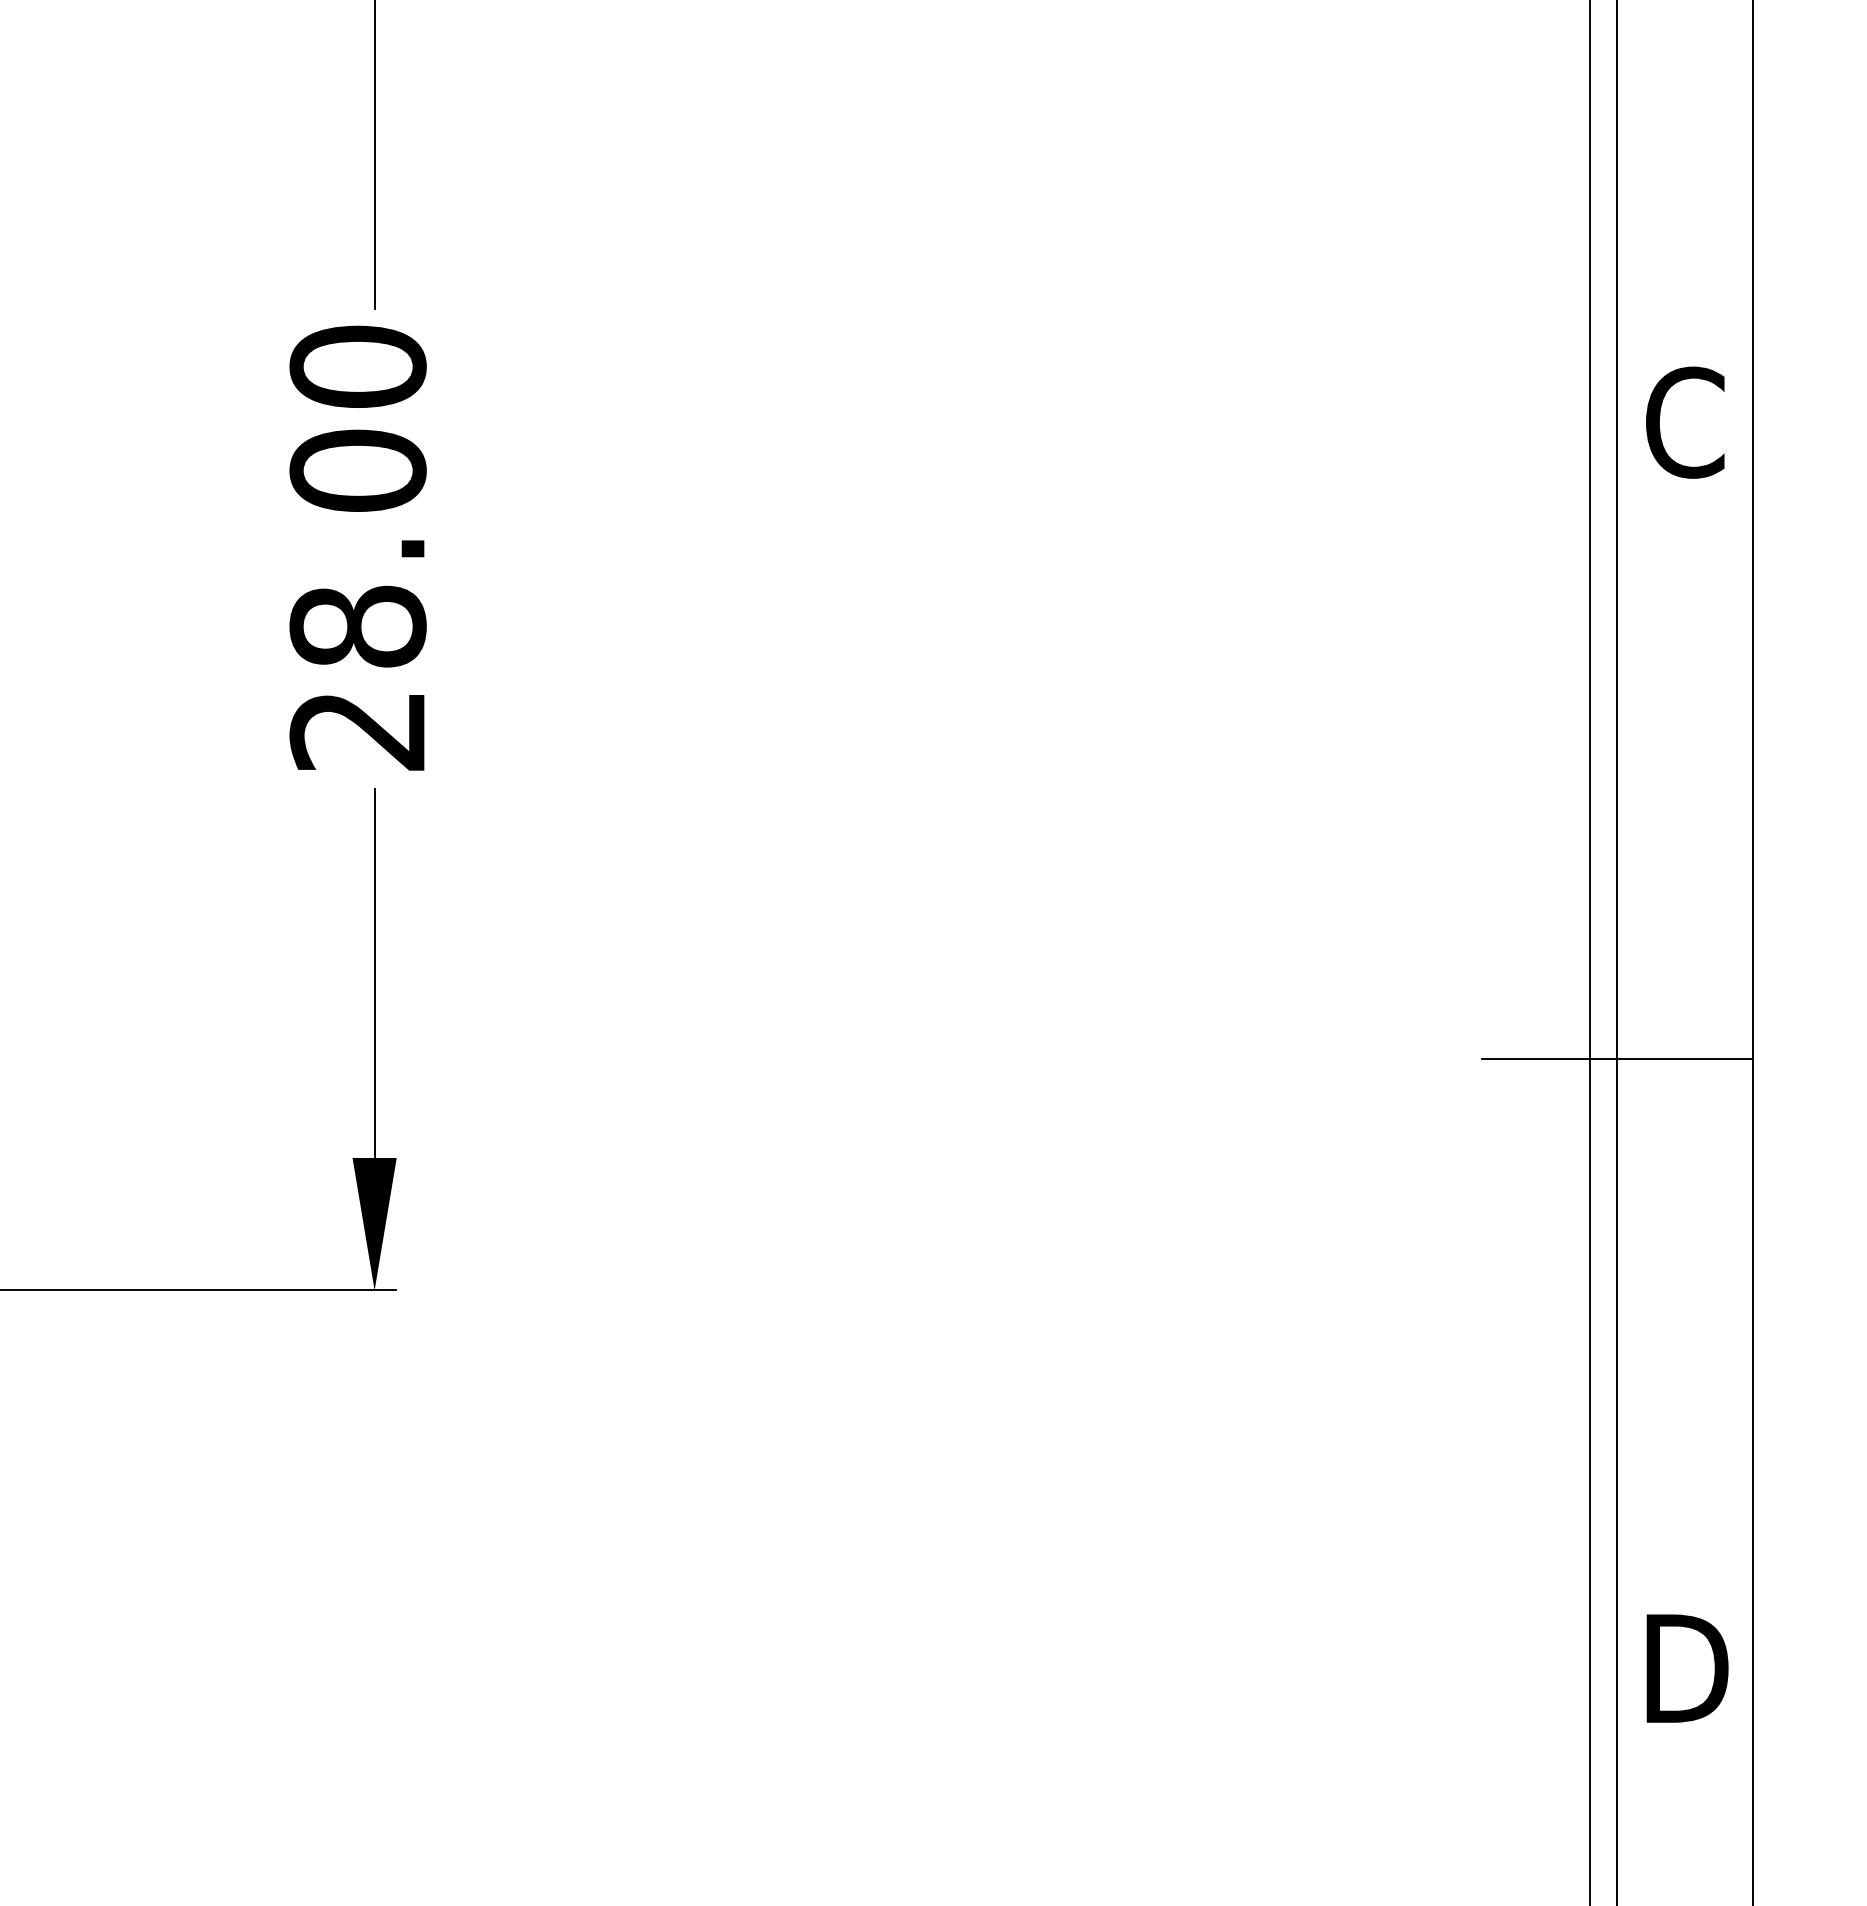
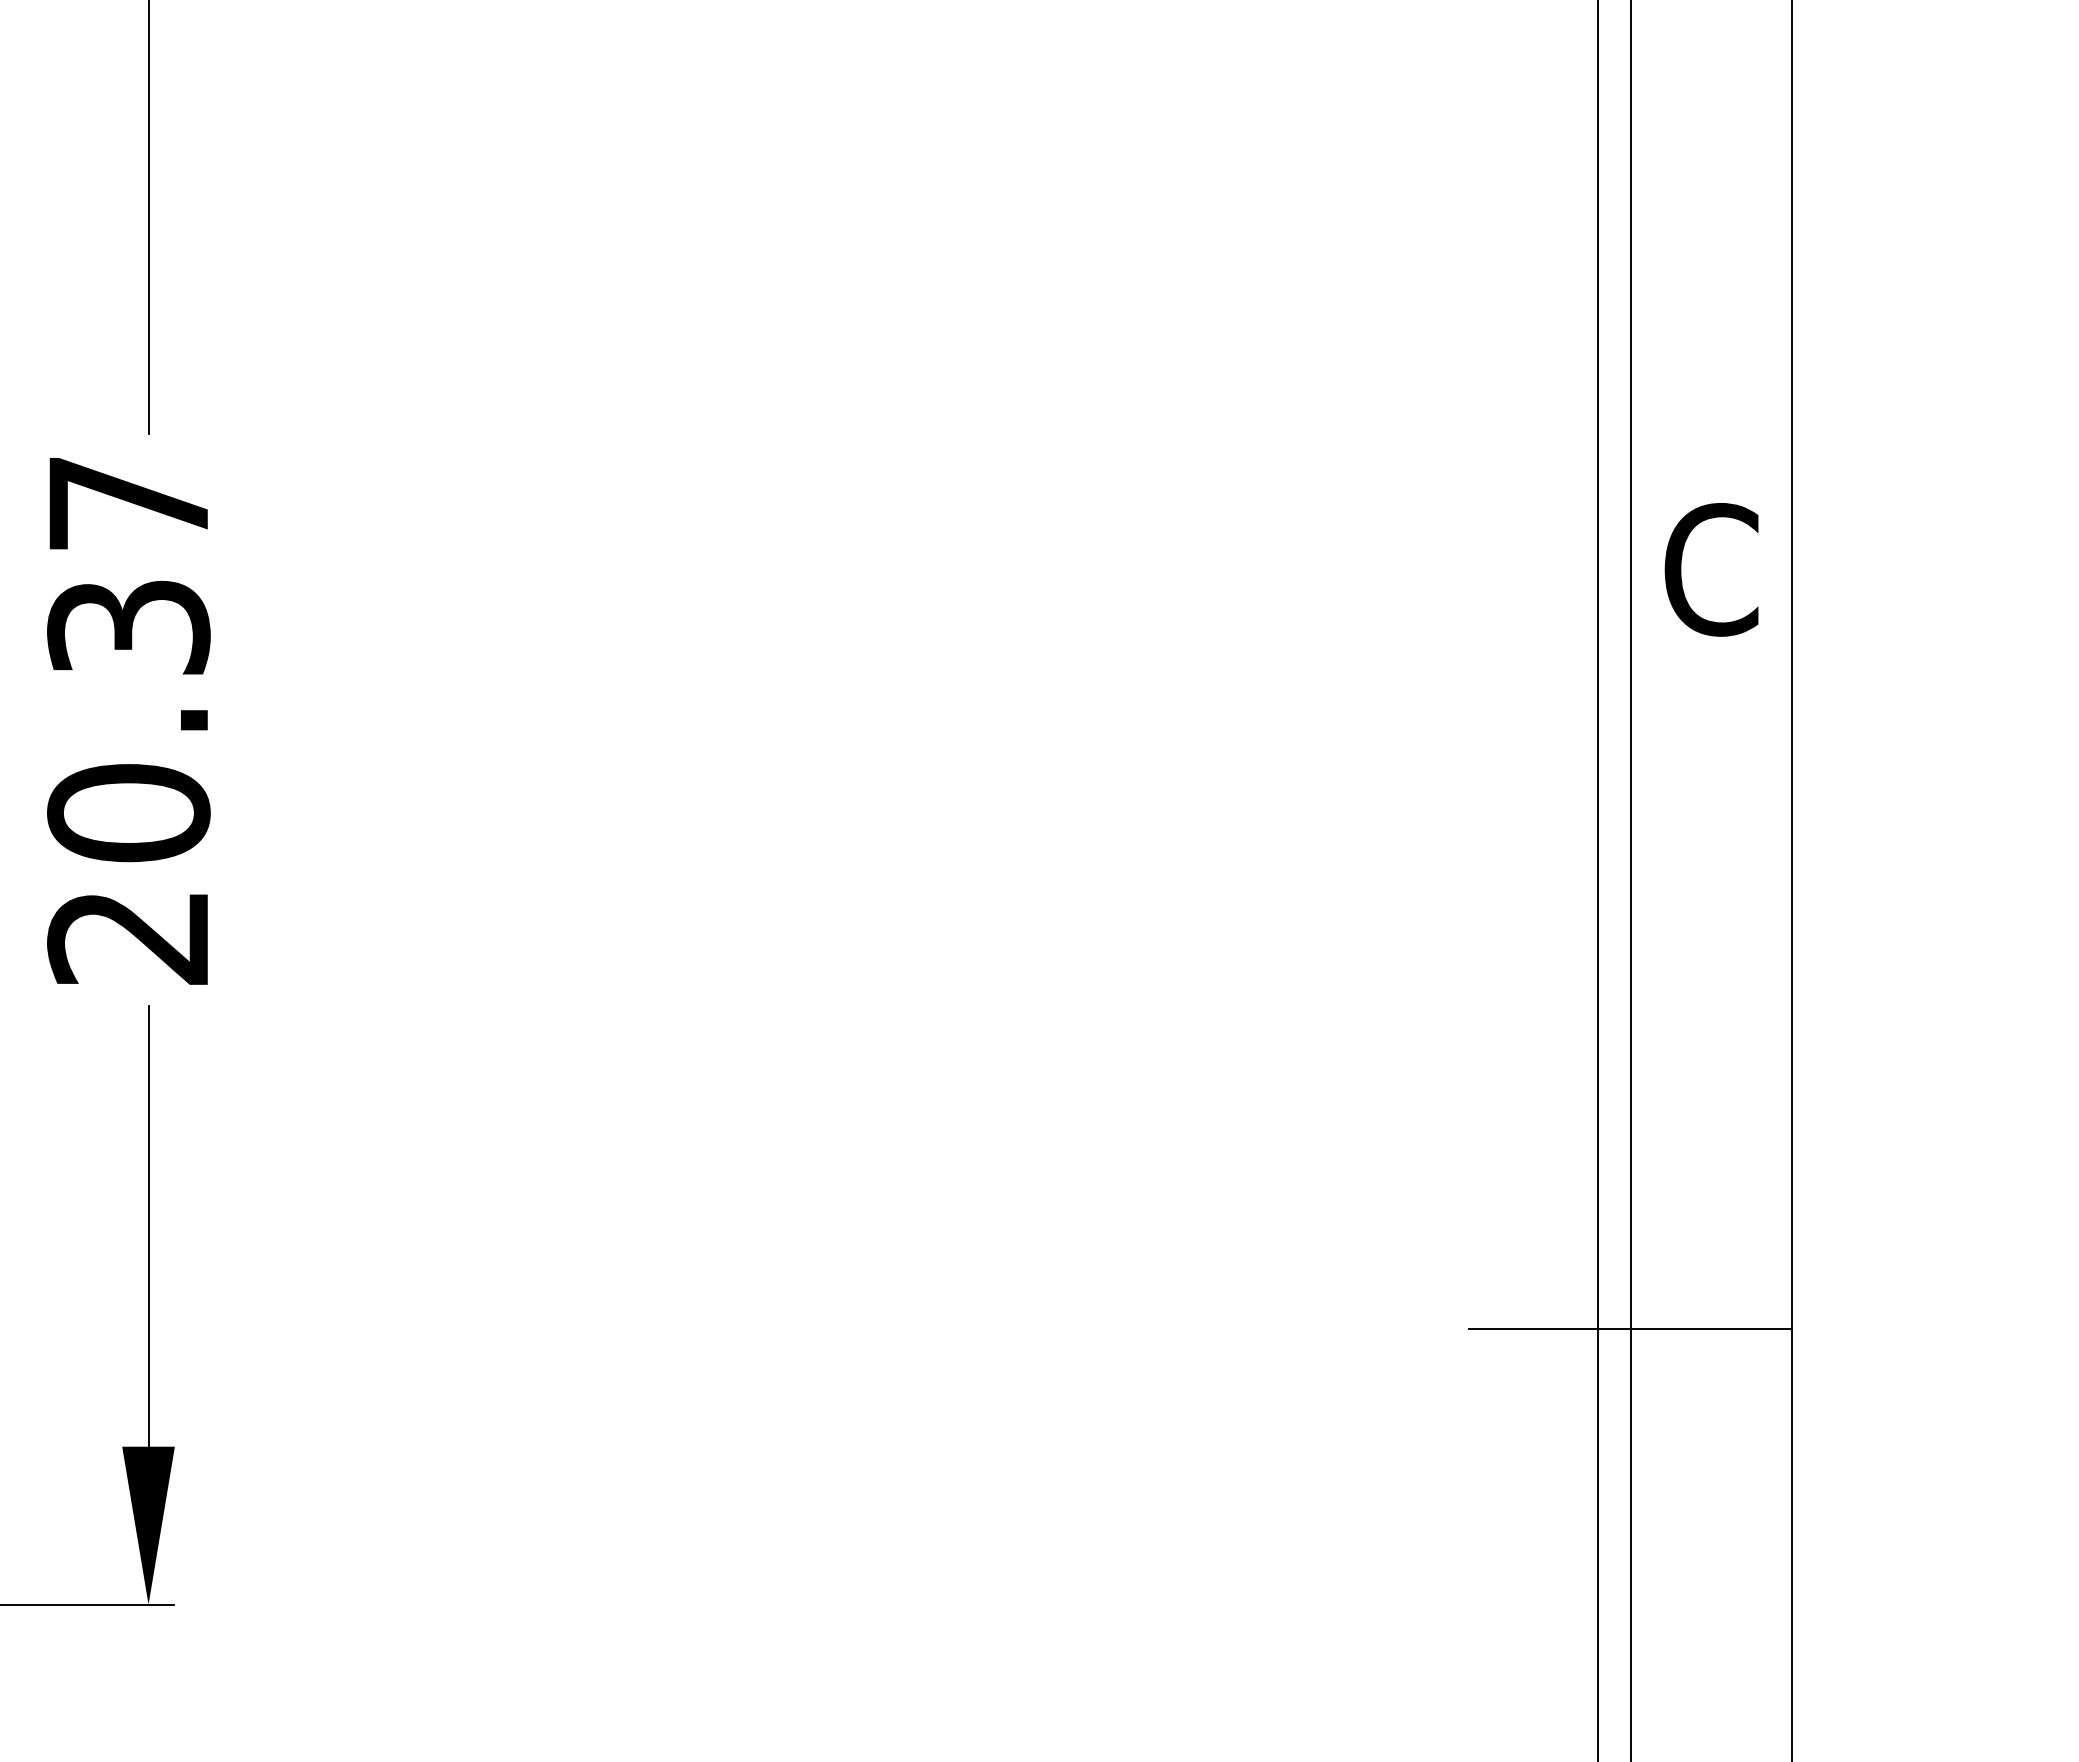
text: (357, 496) -> (128, 657), 28.00 -> 20.37

